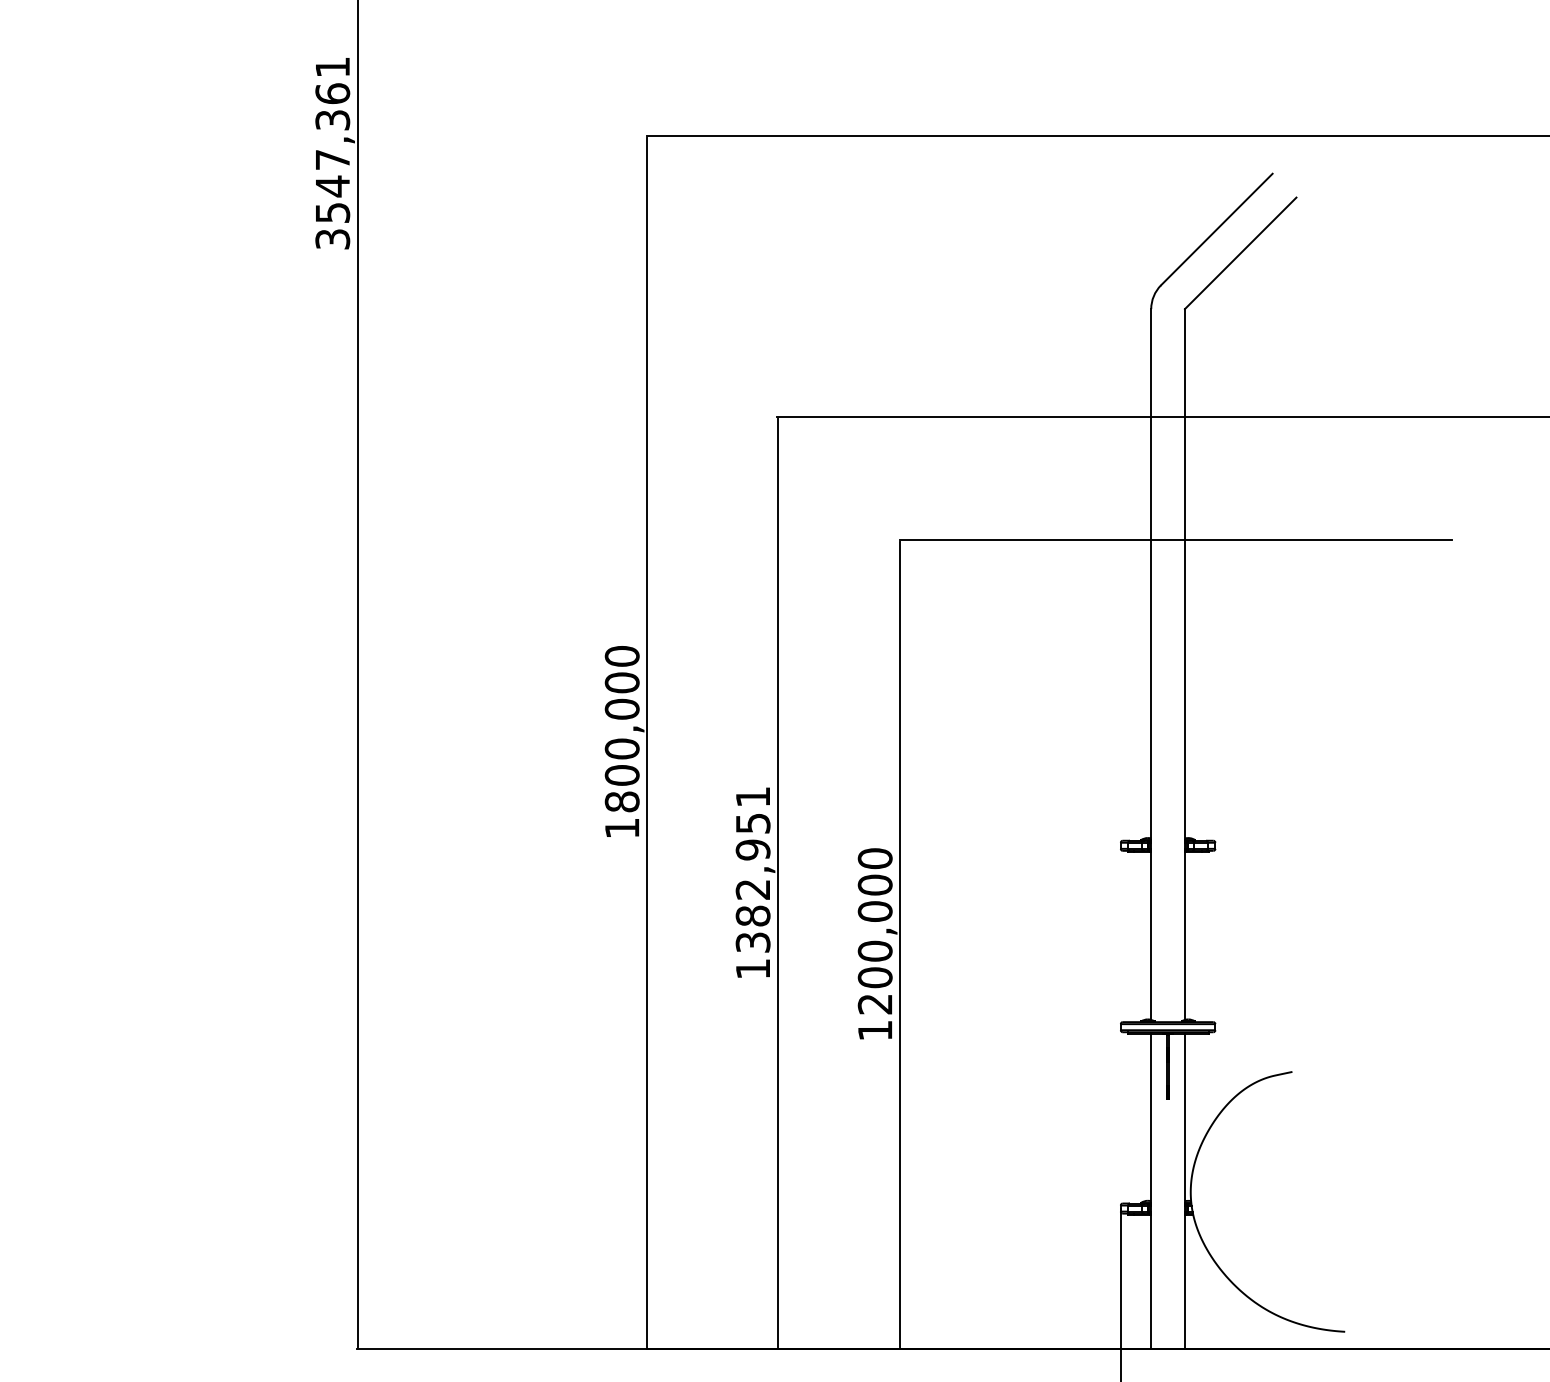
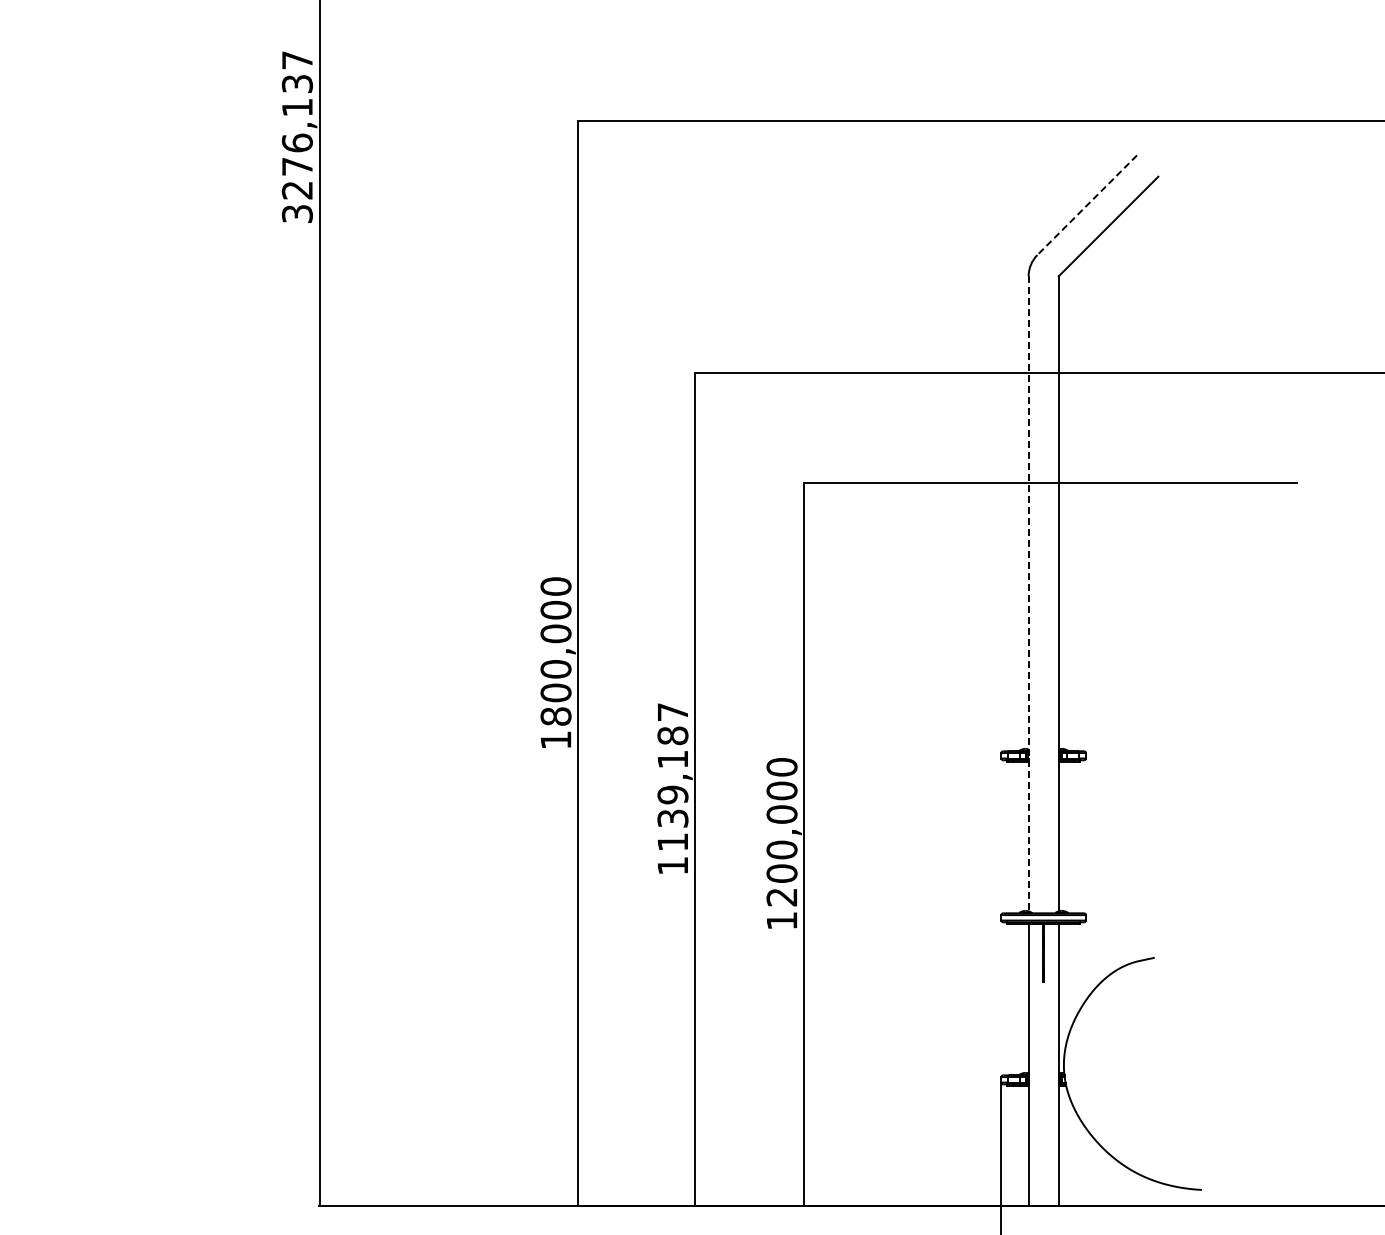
text: (331, 140) -> (296, 125), 3547,361 -> 3276,137
line: (1216, 229) -> (1086, 205), solid -> dashed
line: (1151, 665) -> (1028, 594), solid -> dashed
text: (752, 870) -> (672, 777), 1382,951 -> 1139,187

